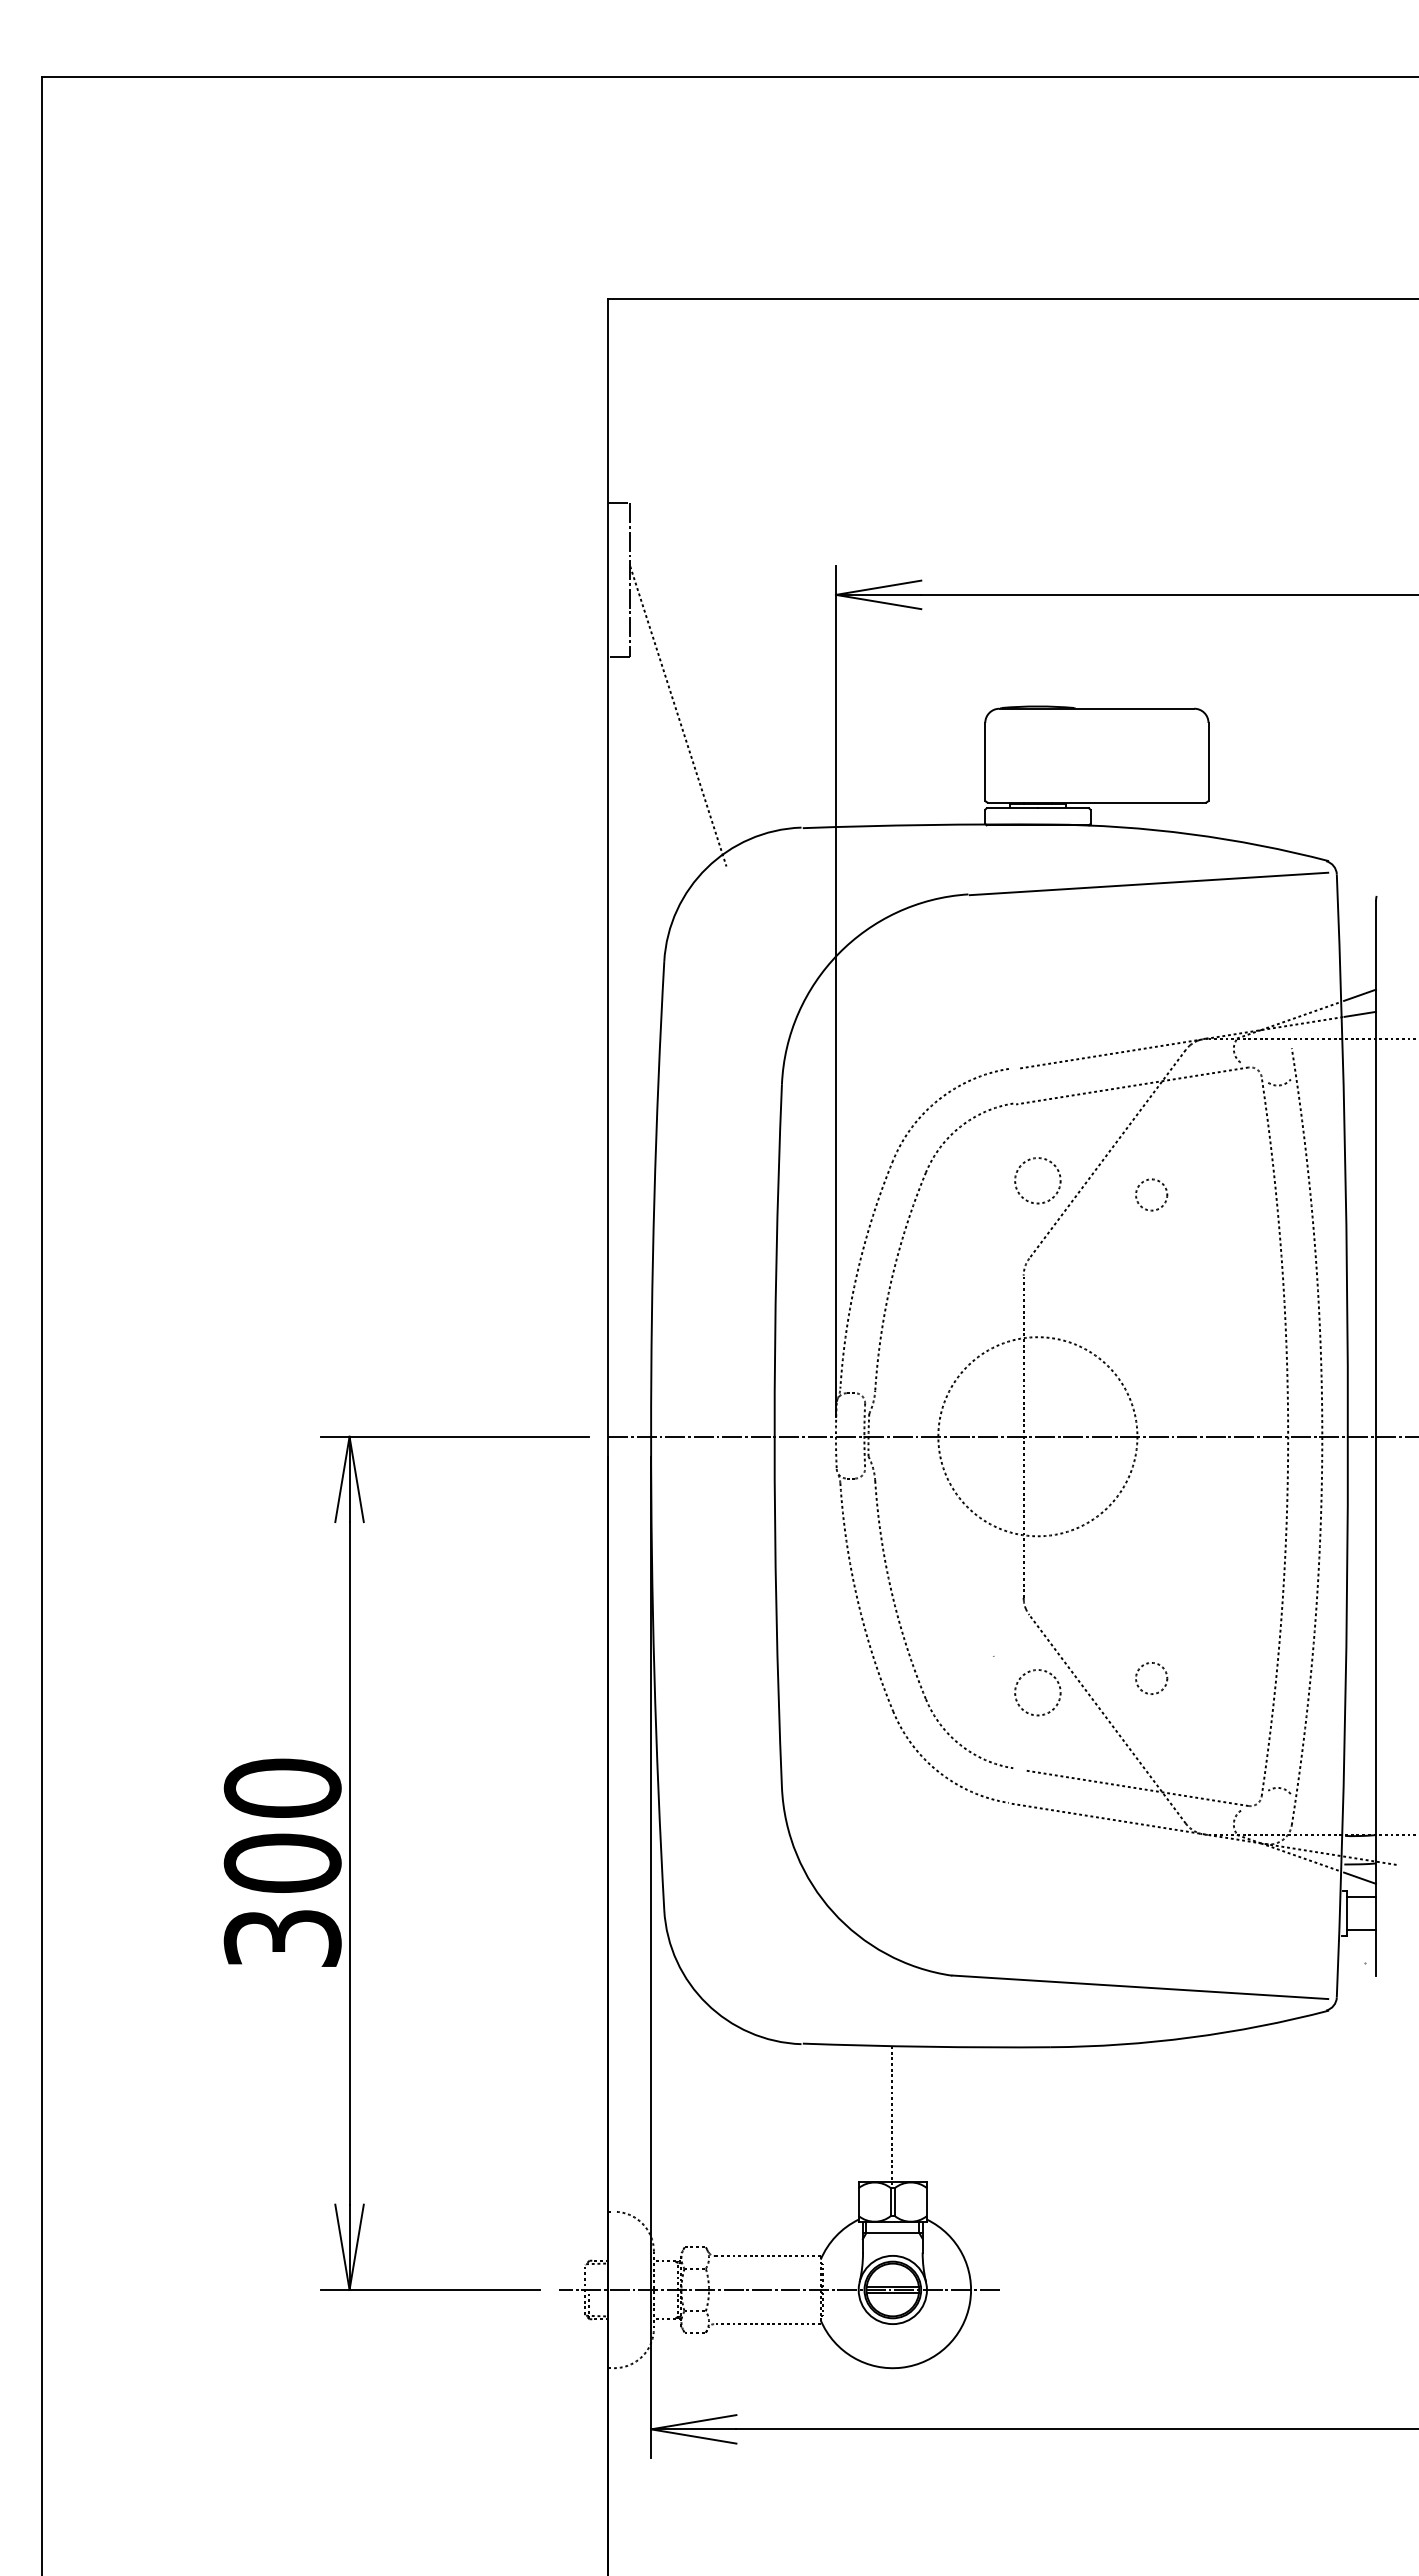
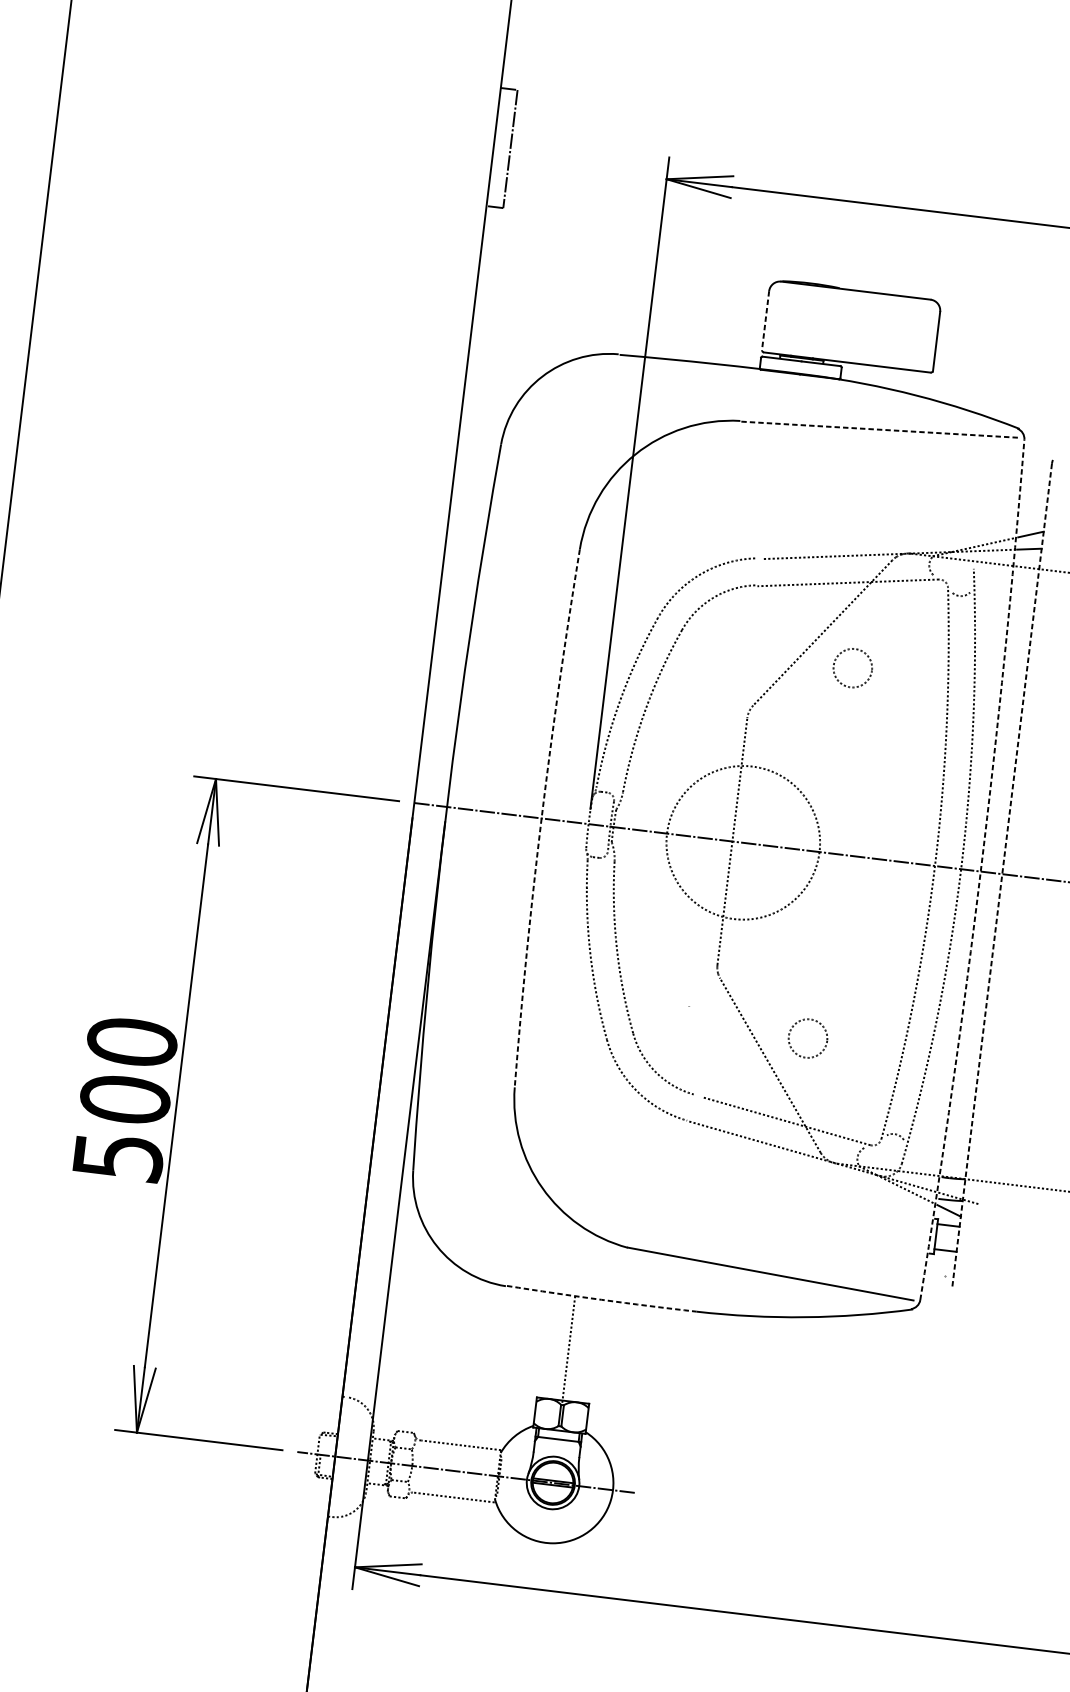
line: (678, 716) -> (534, 257), removed
line: (985, 761) -> (765, 320), solid -> dashed
line: (1149, 883) -> (880, 429), solid -> dashed
circle: (1037, 1180) -> (766, 646), removed
circle: (1151, 1194) -> (852, 667), size x1.6
arc: (774, 1435) -> (541, 817), solid -> dashed
arc: (1347, 1435) -> (980, 870), solid -> dashed
line: (1376, 1438) -> (1002, 875), solid -> dashed
circle: (1151, 1678) -> (807, 1038), size x1.6
circle: (1037, 1692) -> (719, 1038), removed
text: (282, 1938) -> (118, 1157), 300 -> 500
arc: (926, 2046) -> (601, 1299), solid -> dashed

